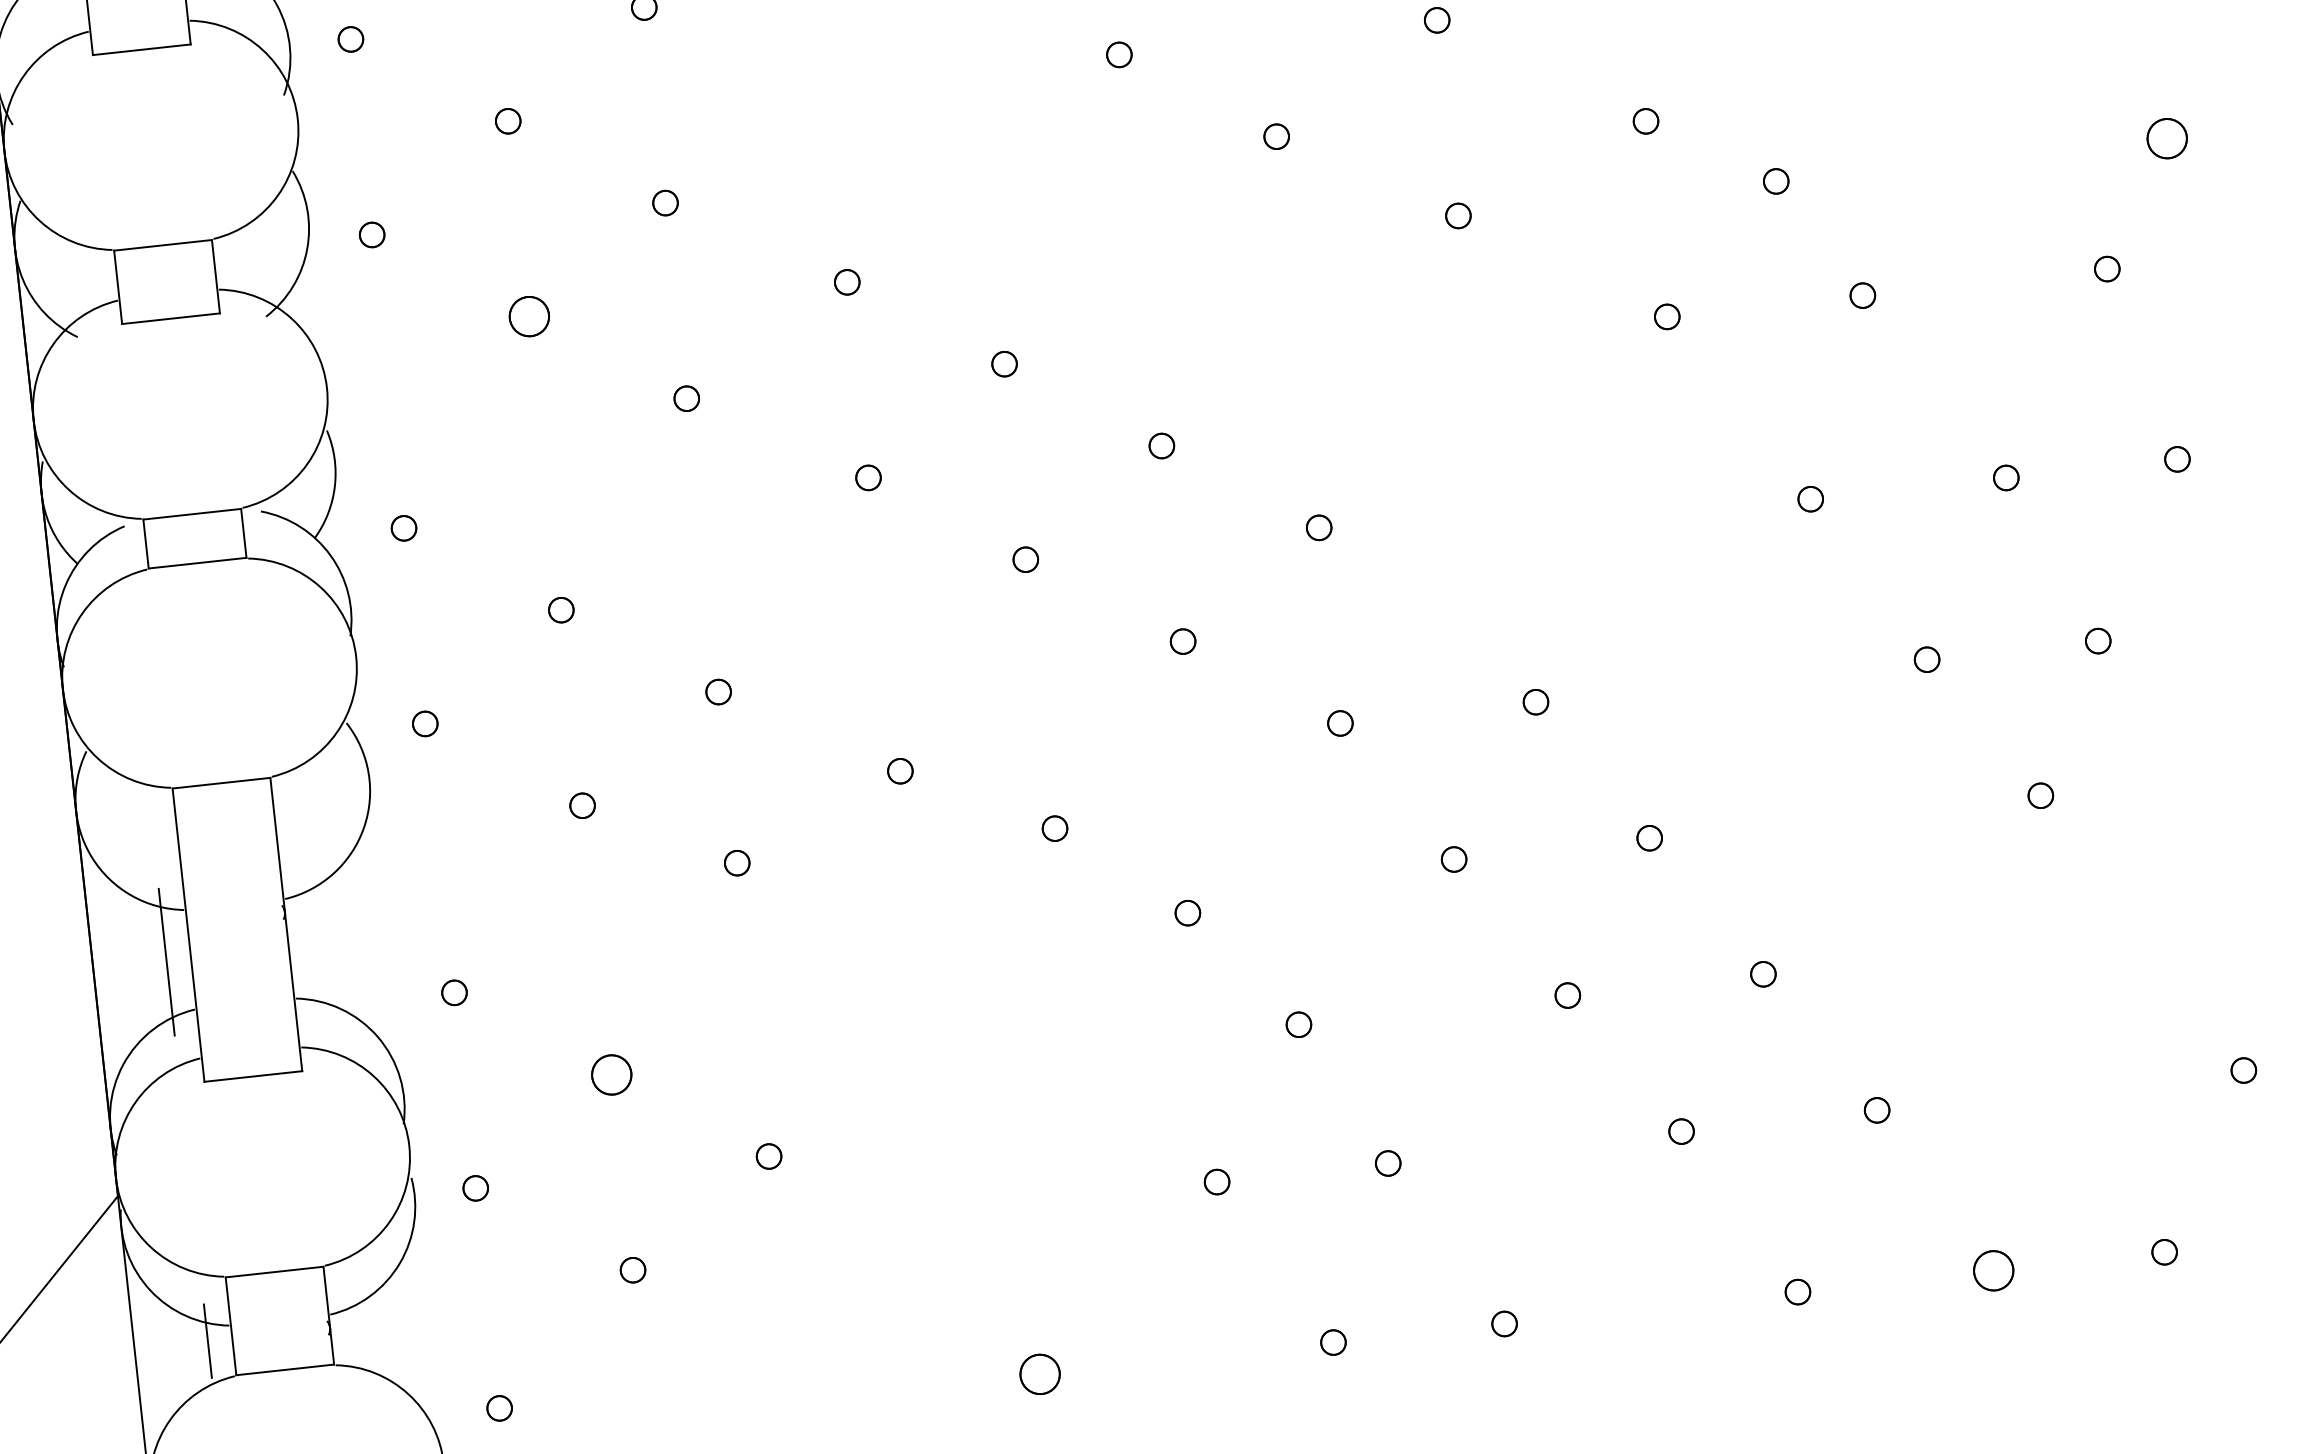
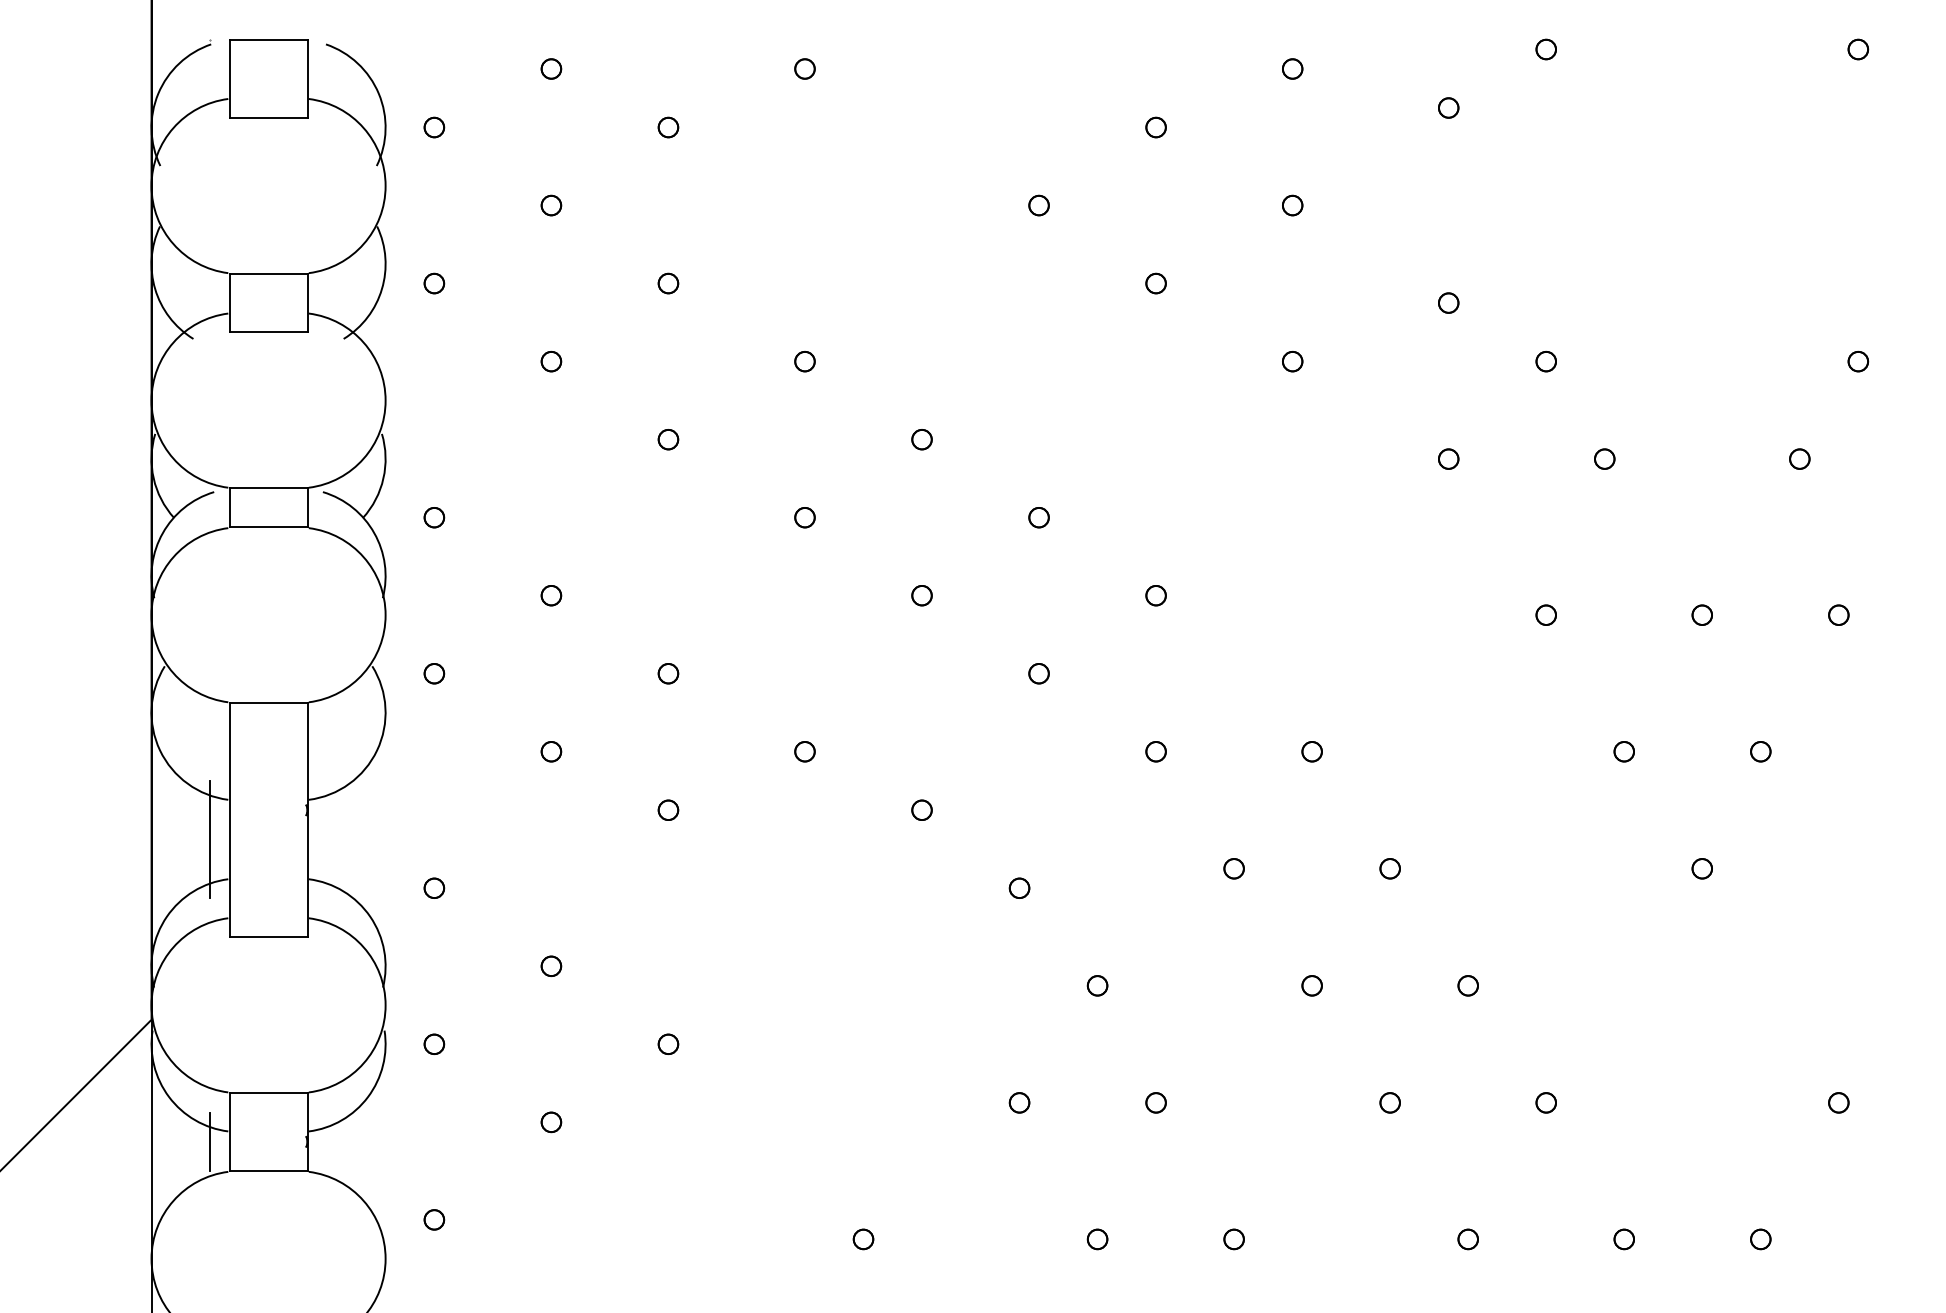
part: (2167, 138) -> (1858, 361), size x0.62
part: (529, 316) -> (551, 361), size x0.62
part: (611, 1073) -> (551, 965), size x0.62
part: (1992, 1271) -> (1623, 1239), size x0.62
part: (1040, 1374) -> (863, 1239), size x0.62

